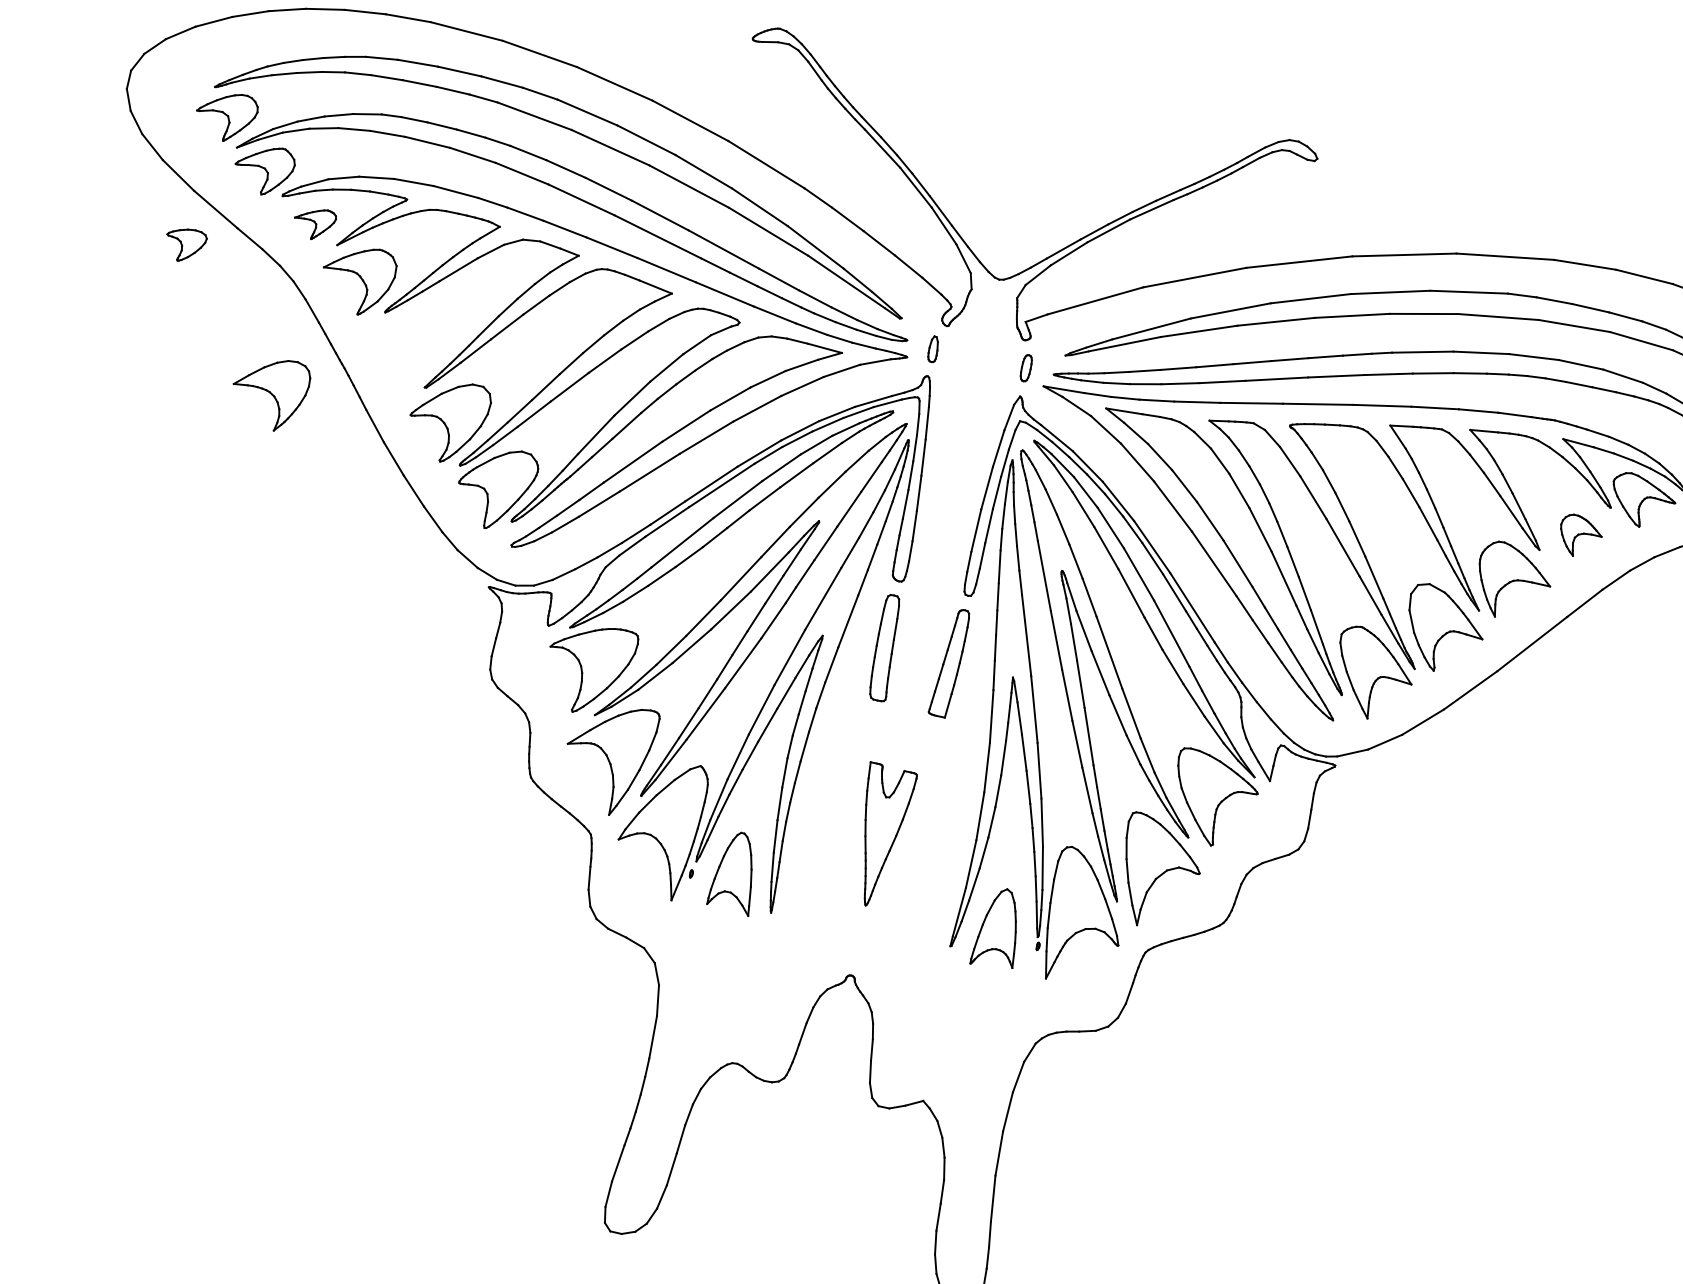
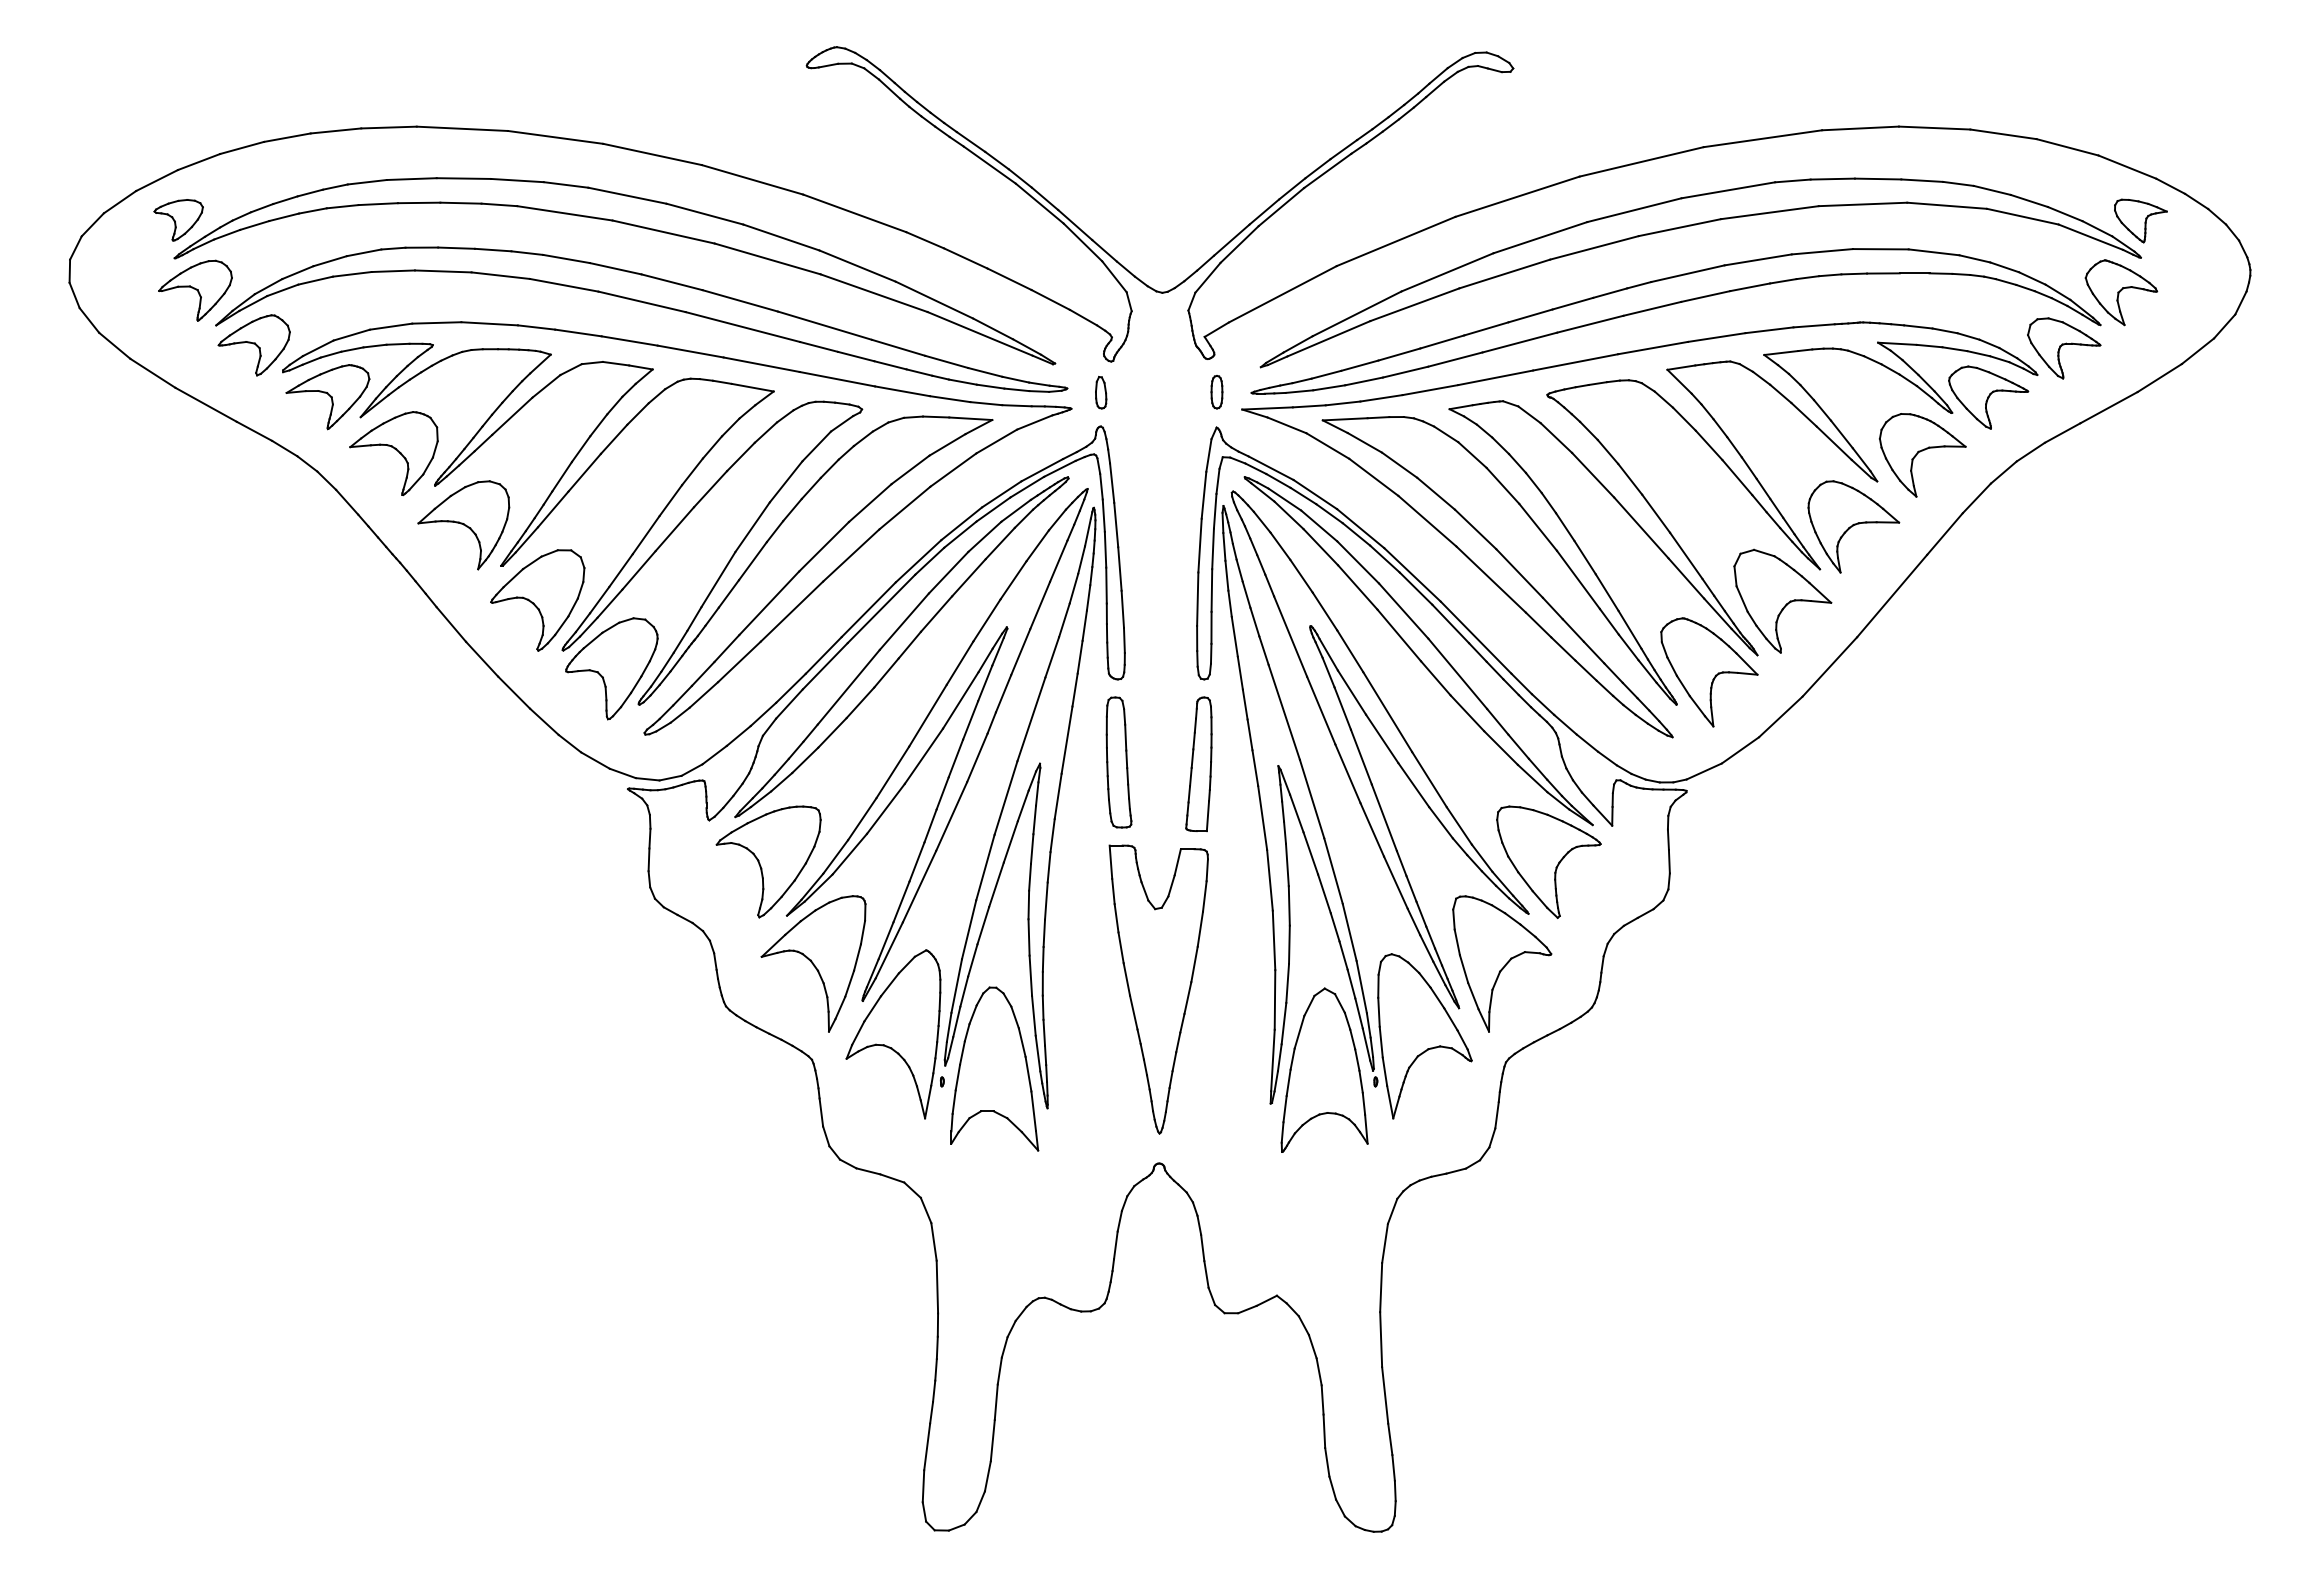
part: (313, 223) -> (327, 397), size x1.67
part: (185, 245) -> (178, 220), moved
part: (269, 393) -> (463, 525), moved
part: (1580, 536) -> (1922, 455), size x1.67
part: (879, 836) -> (1158, 989), size x1.67
part: (735, 871) -> (994, 1068), size x1.67
part: (999, 927) -> (1324, 1069), size x1.67

